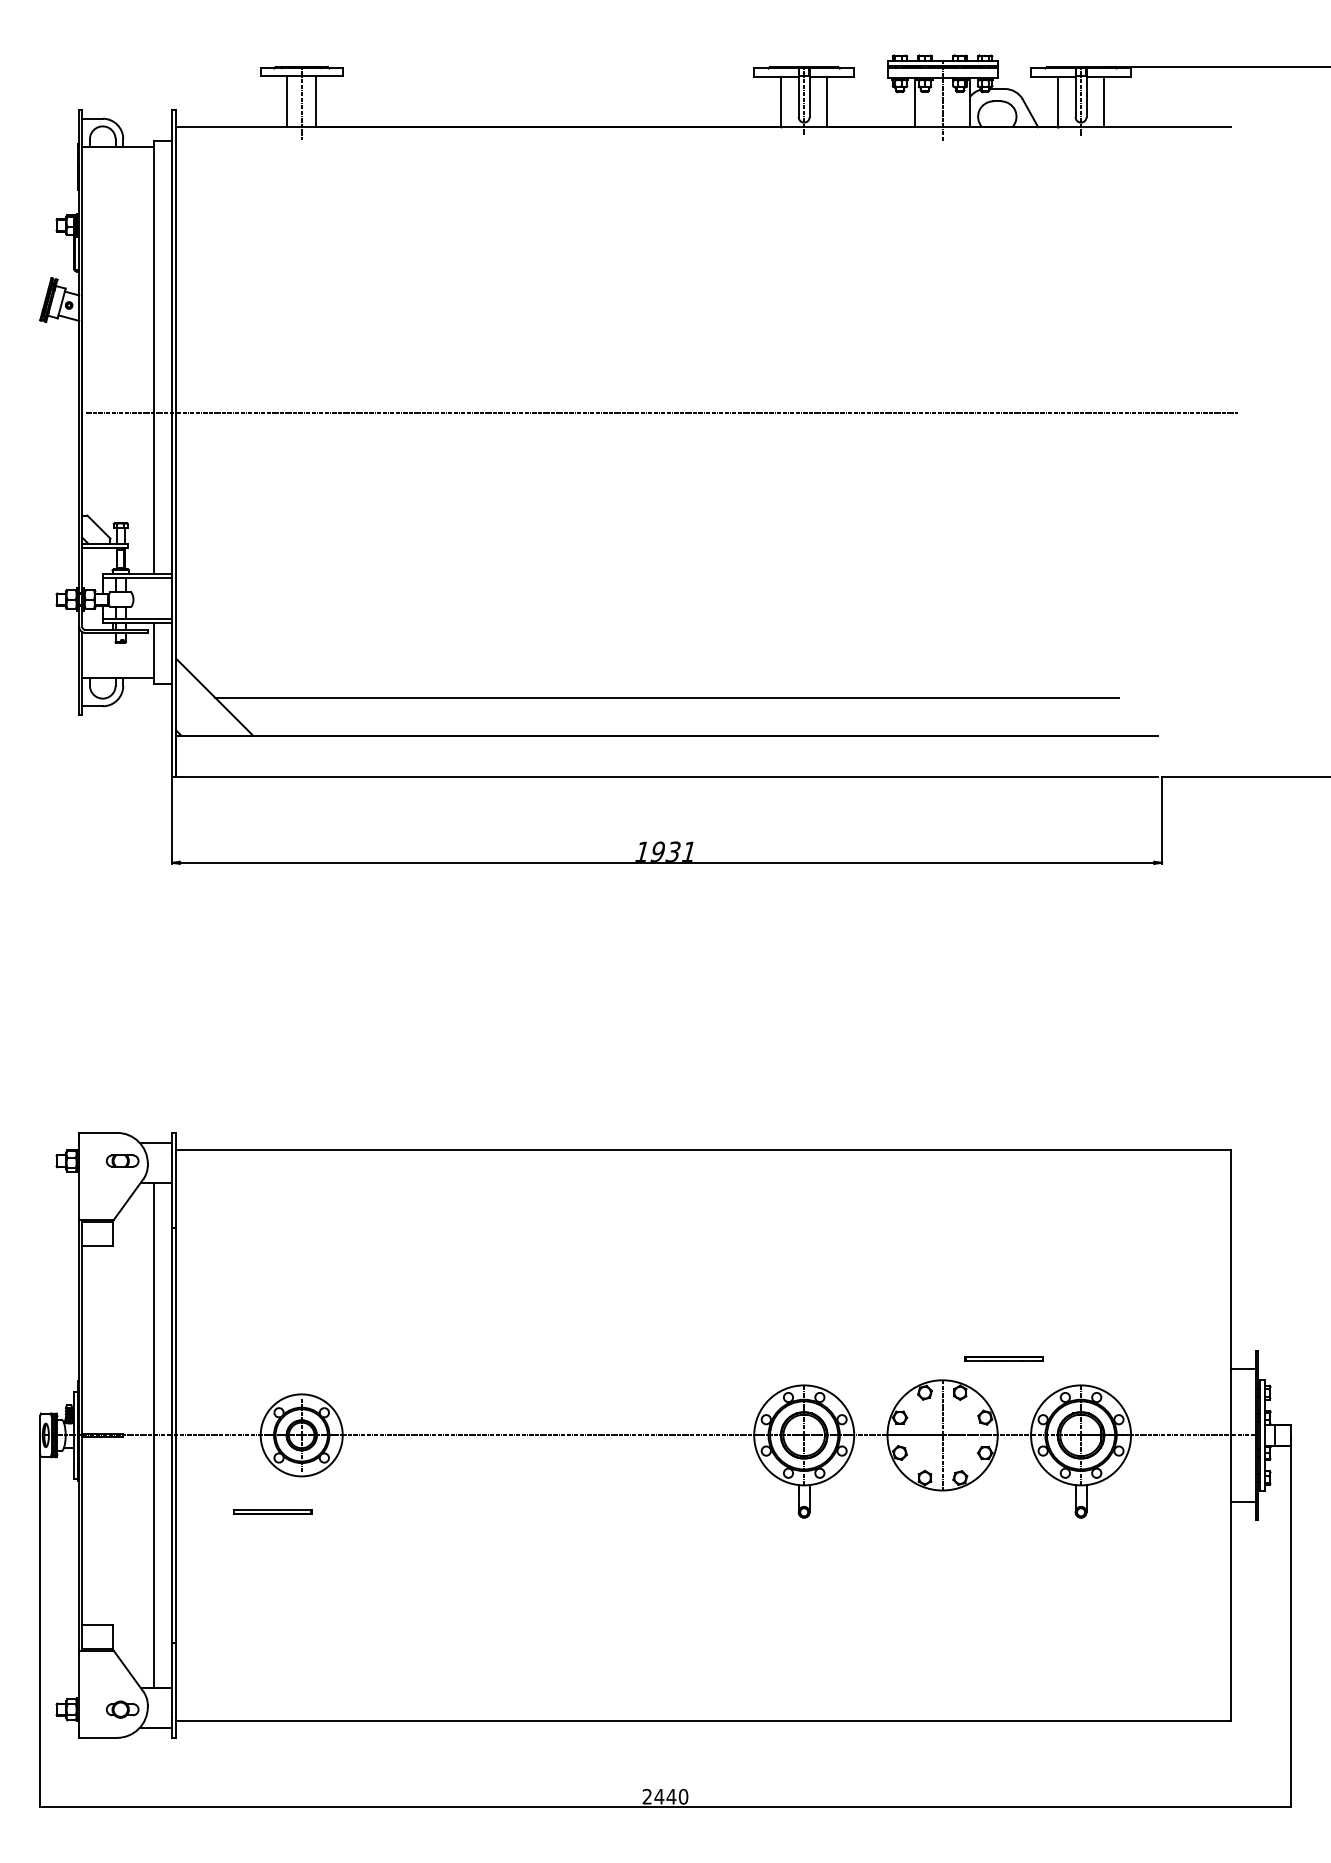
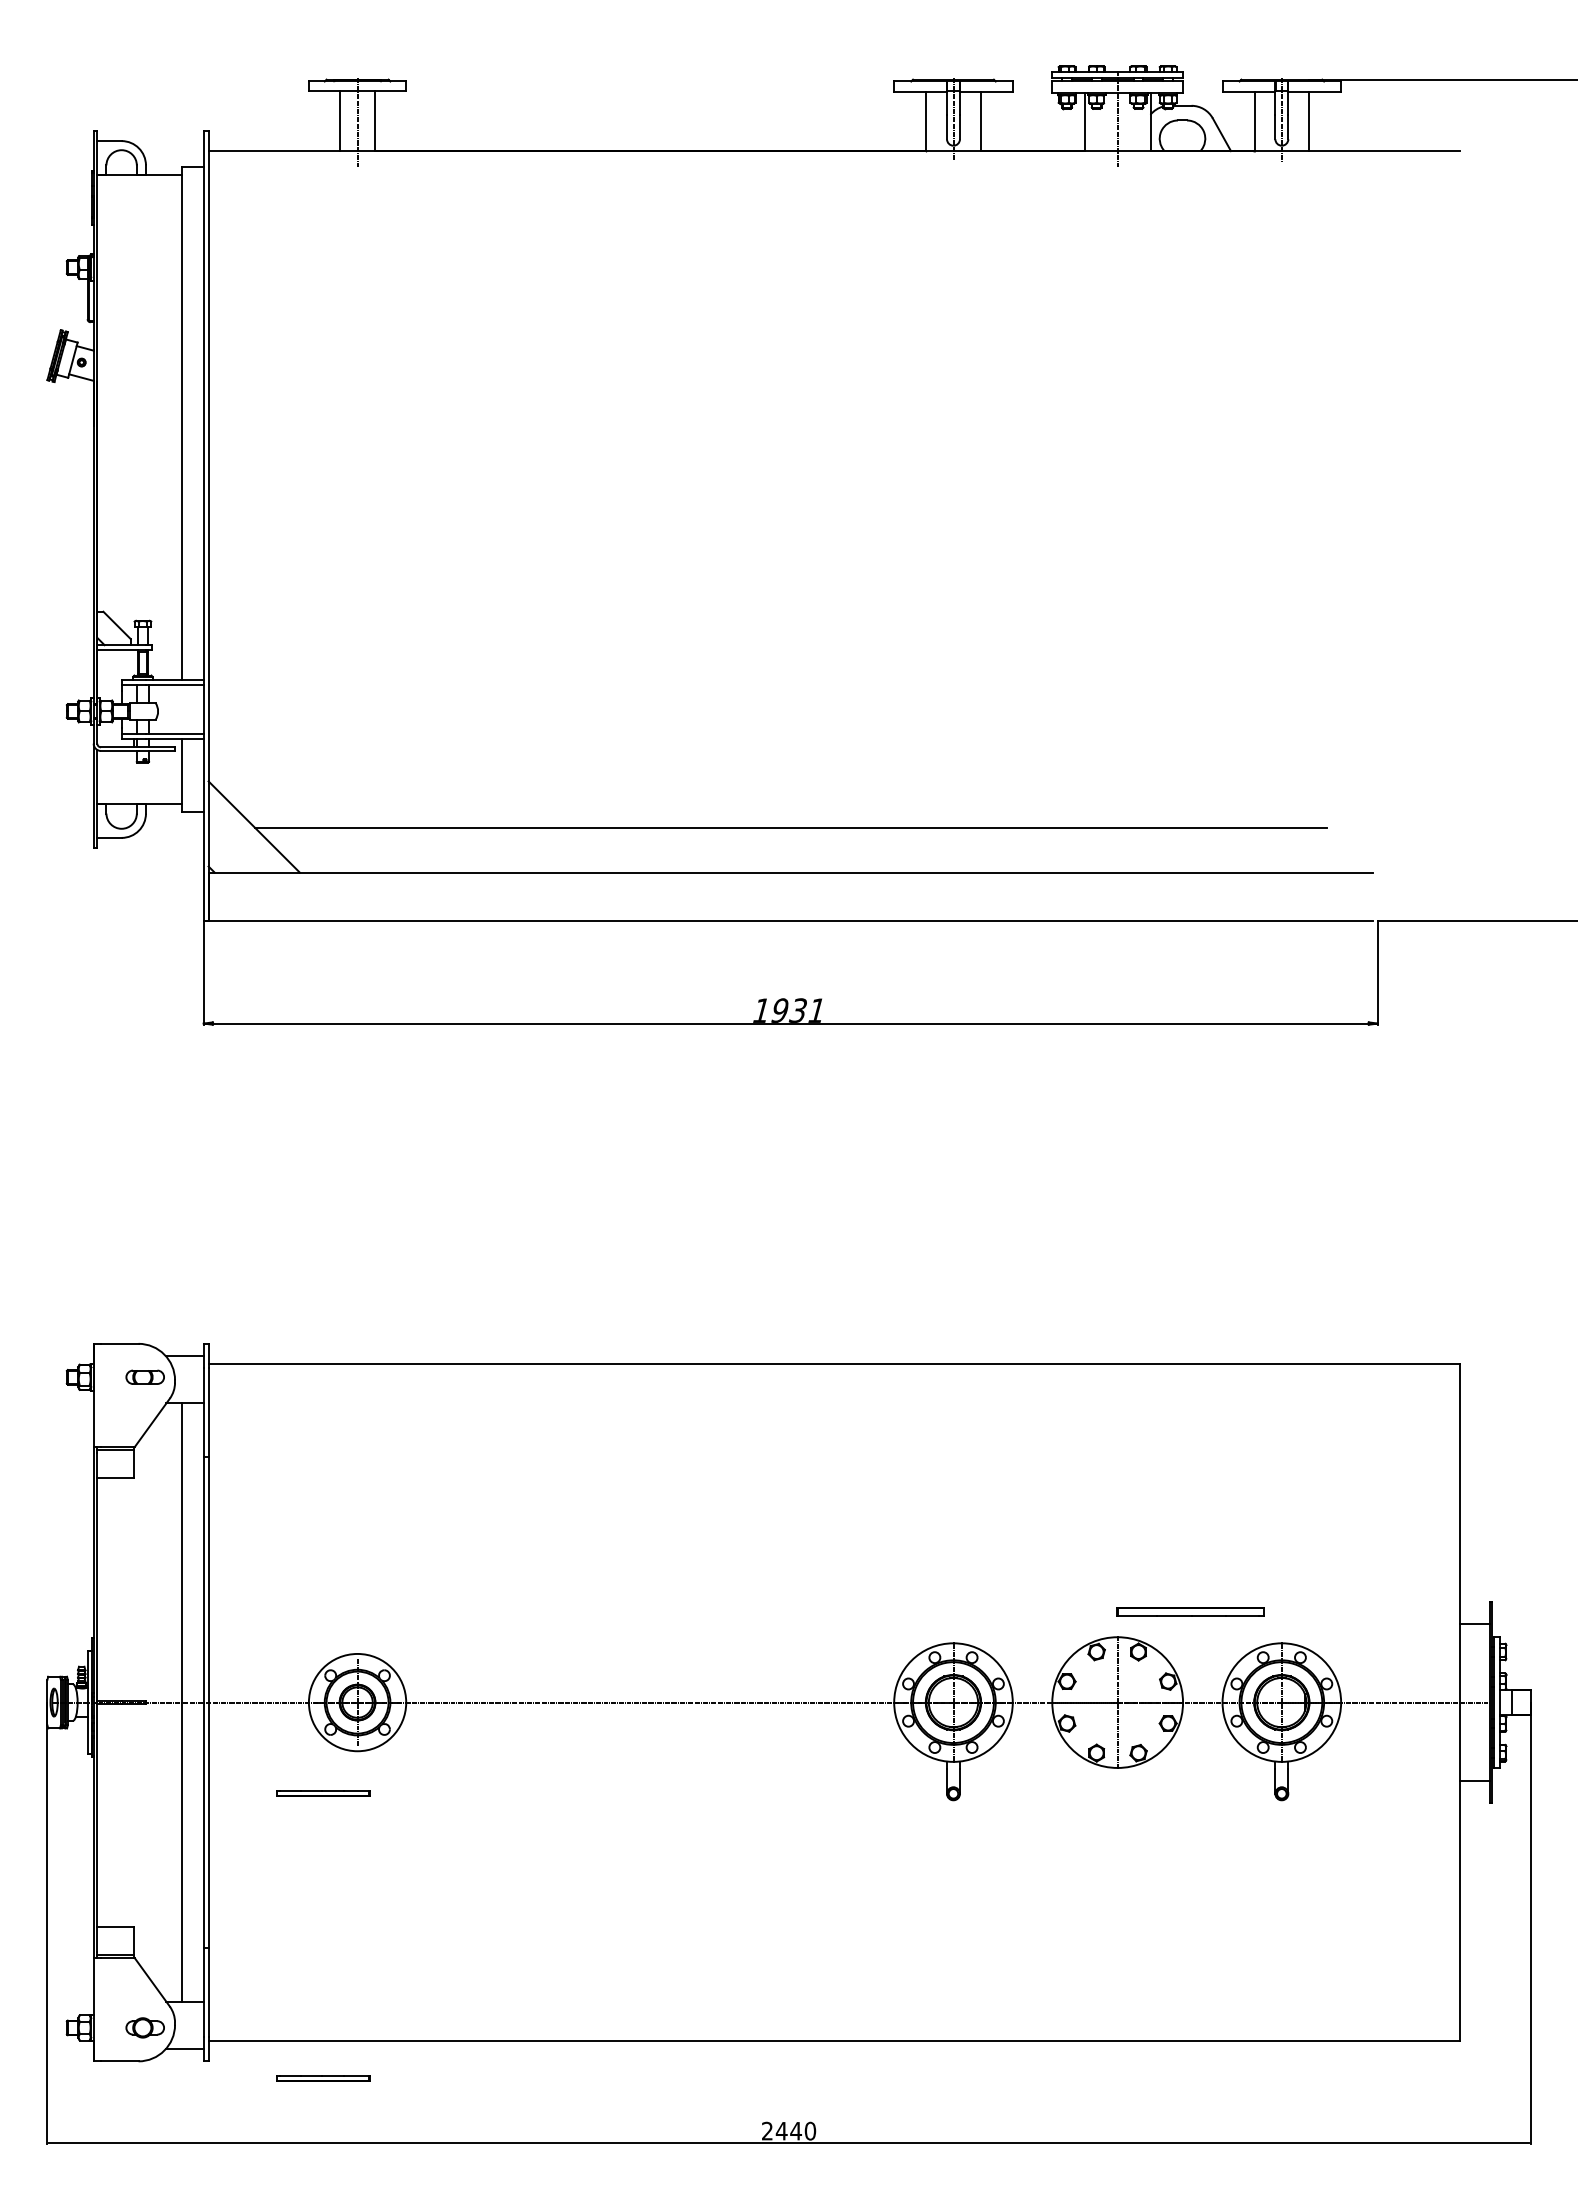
line: (661, 412) -> (784, 489), removed
part: (1003, 1358) -> (1189, 1611), size x1.6
part: (272, 1752) -> (323, 2078), added

